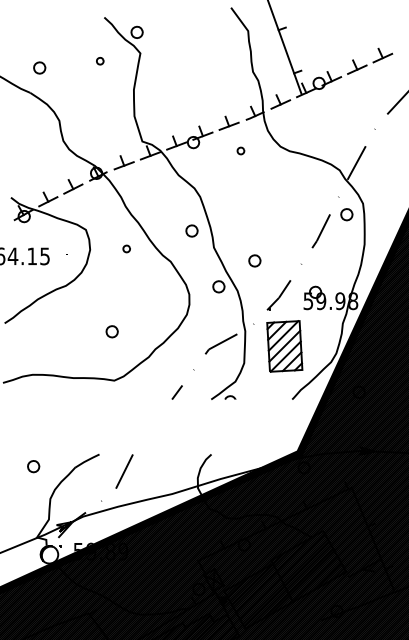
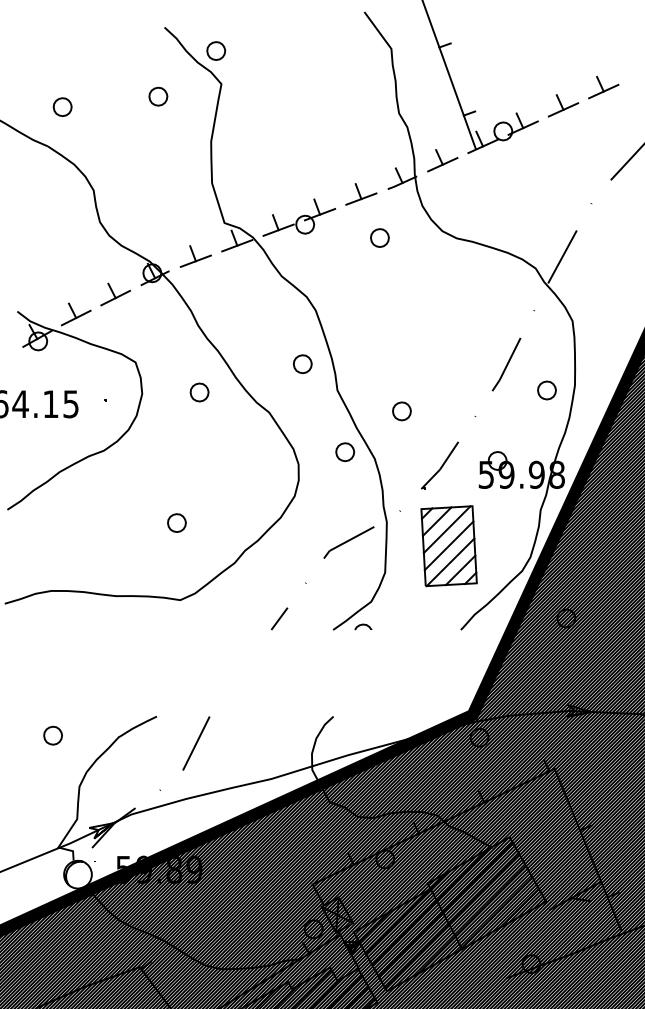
part: (99, 60) -> (156, 95), size x1.67
part: (240, 150) -> (379, 237), size x1.67
part: (346, 214) -> (546, 390), moved
part: (126, 248) -> (199, 391), size x1.67

